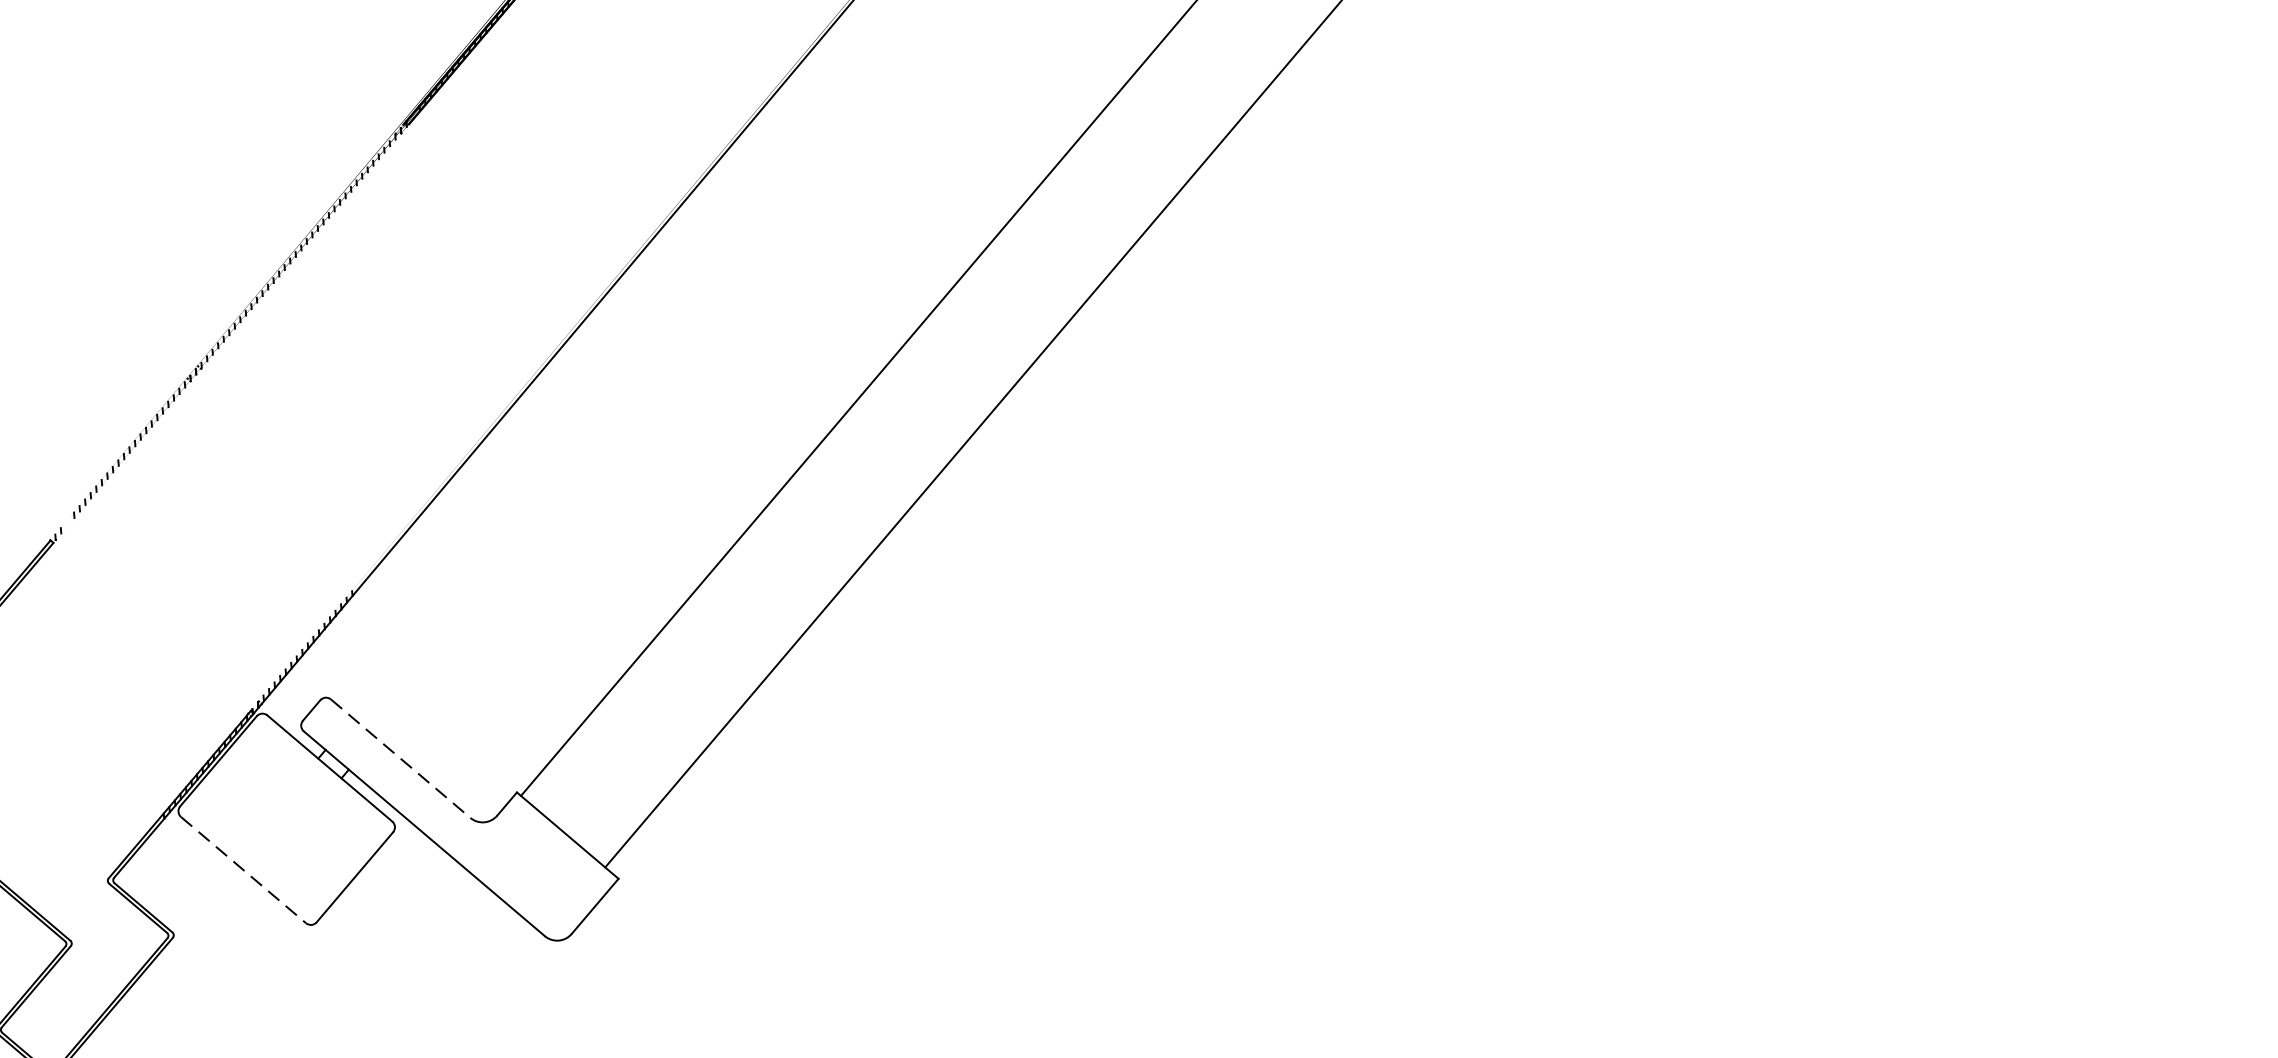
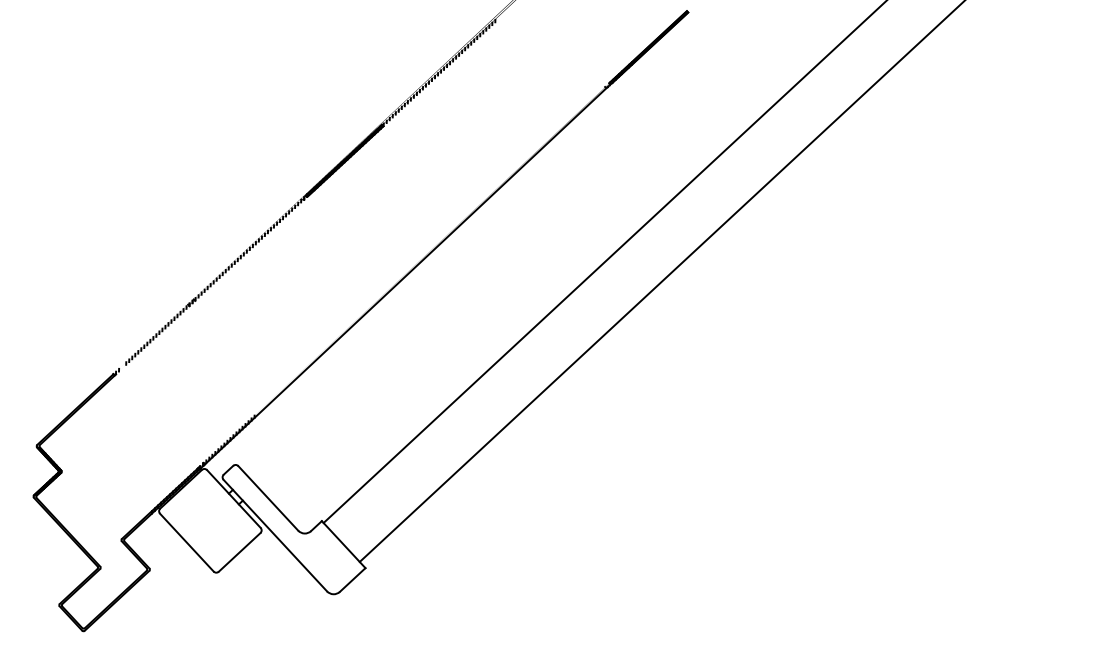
line: (401, 758) -> (268, 498), dashed -> solid
line: (245, 871) -> (187, 543), dashed -> solid

